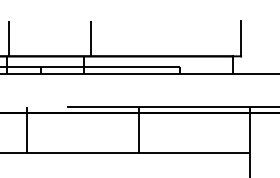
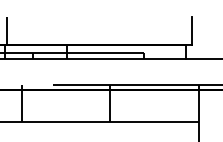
line: (90, 38) -> (72, 30), removed

